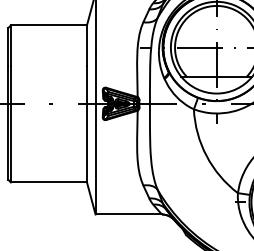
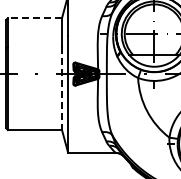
line: (48, 25) -> (34, 18), solid -> dashed
line: (87, 125) -> (62, 89), solid -> dashed

